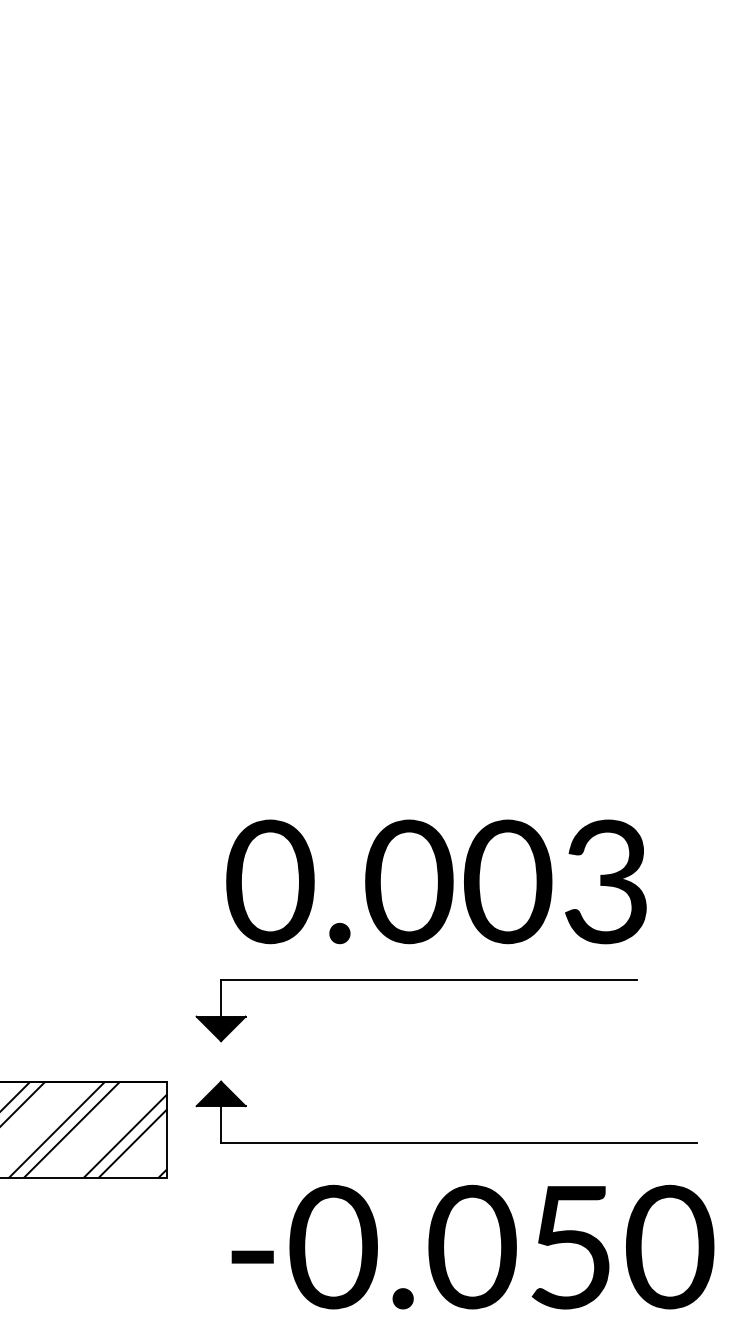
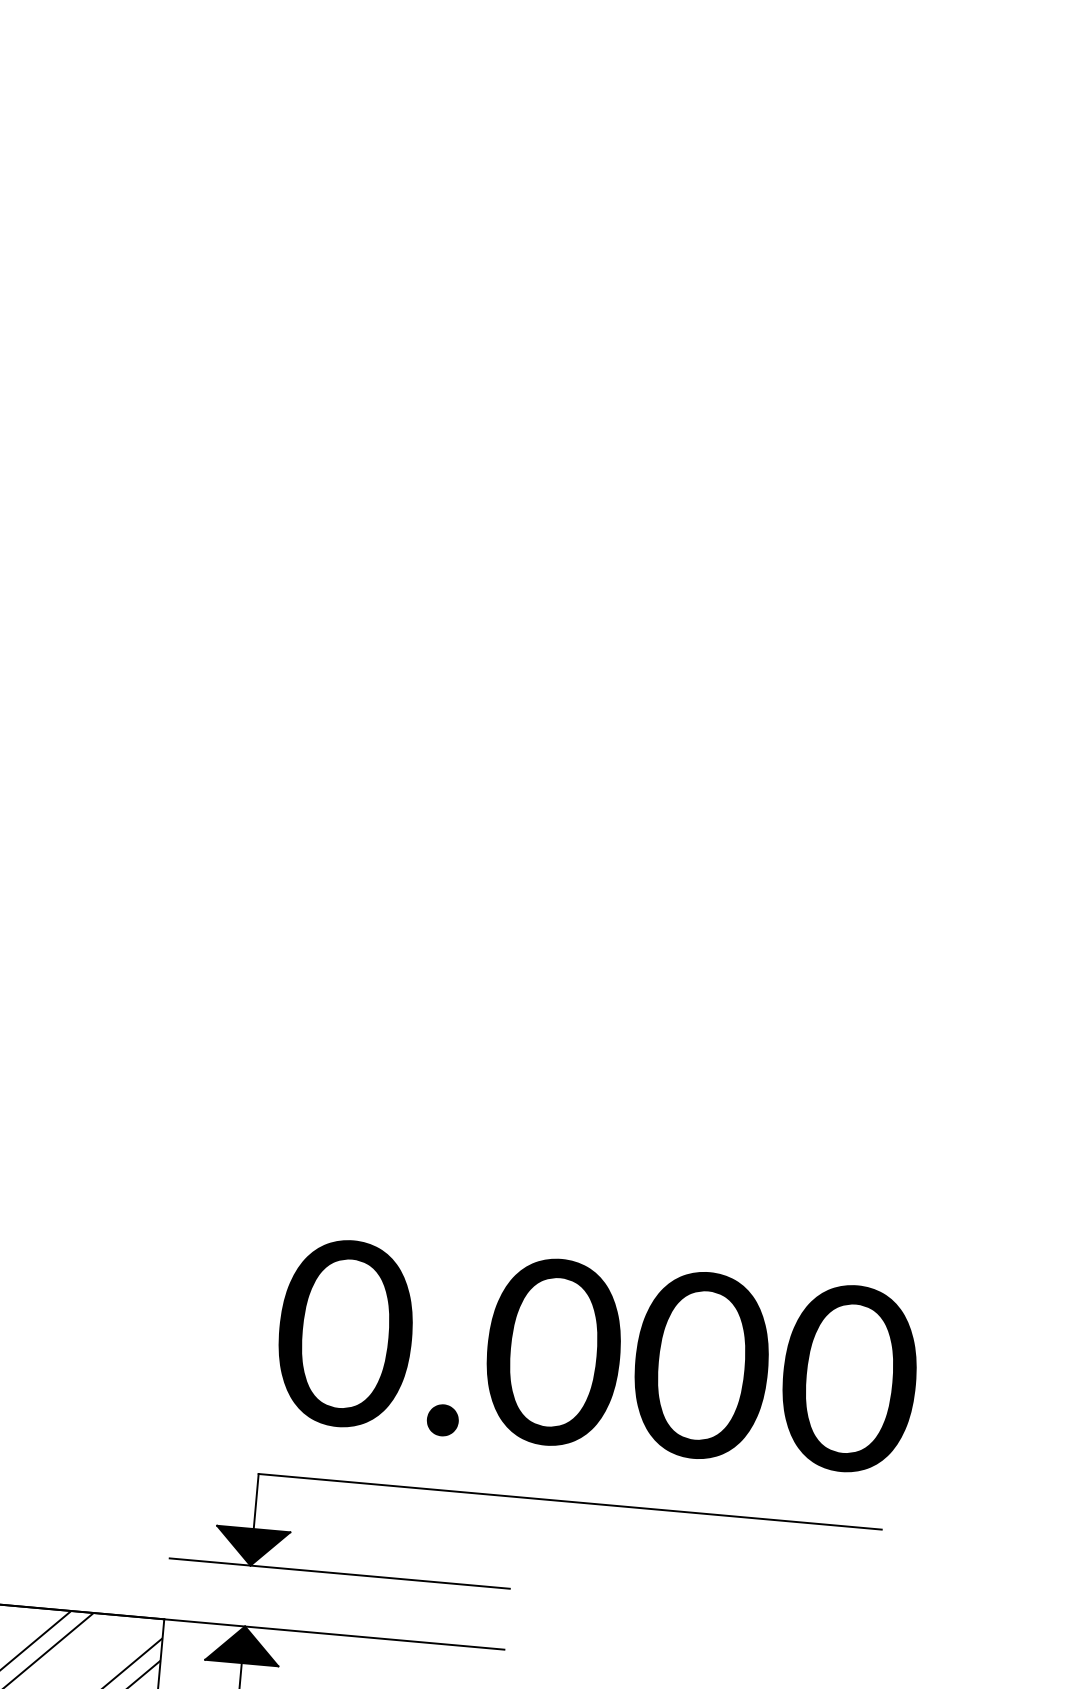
text: (606, 881) -> (849, 1378), 0.003 -> 0.000
line: (280, 1041) -> (339, 1574), added
line: (280, 1081) -> (334, 1634), added

